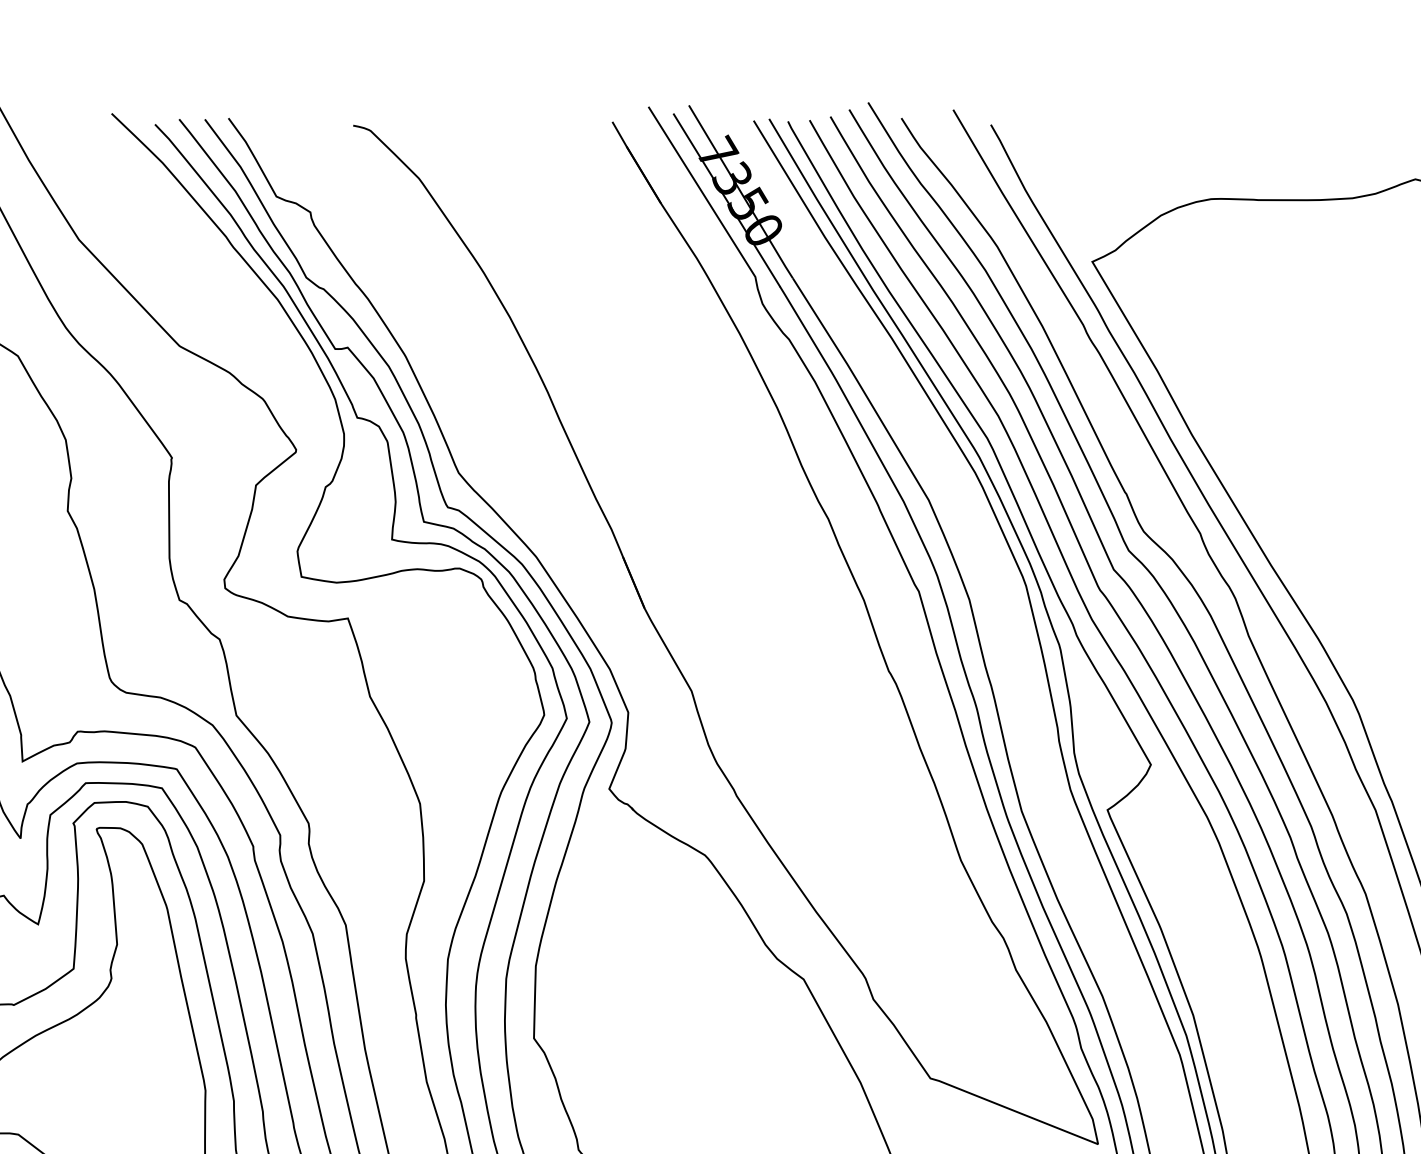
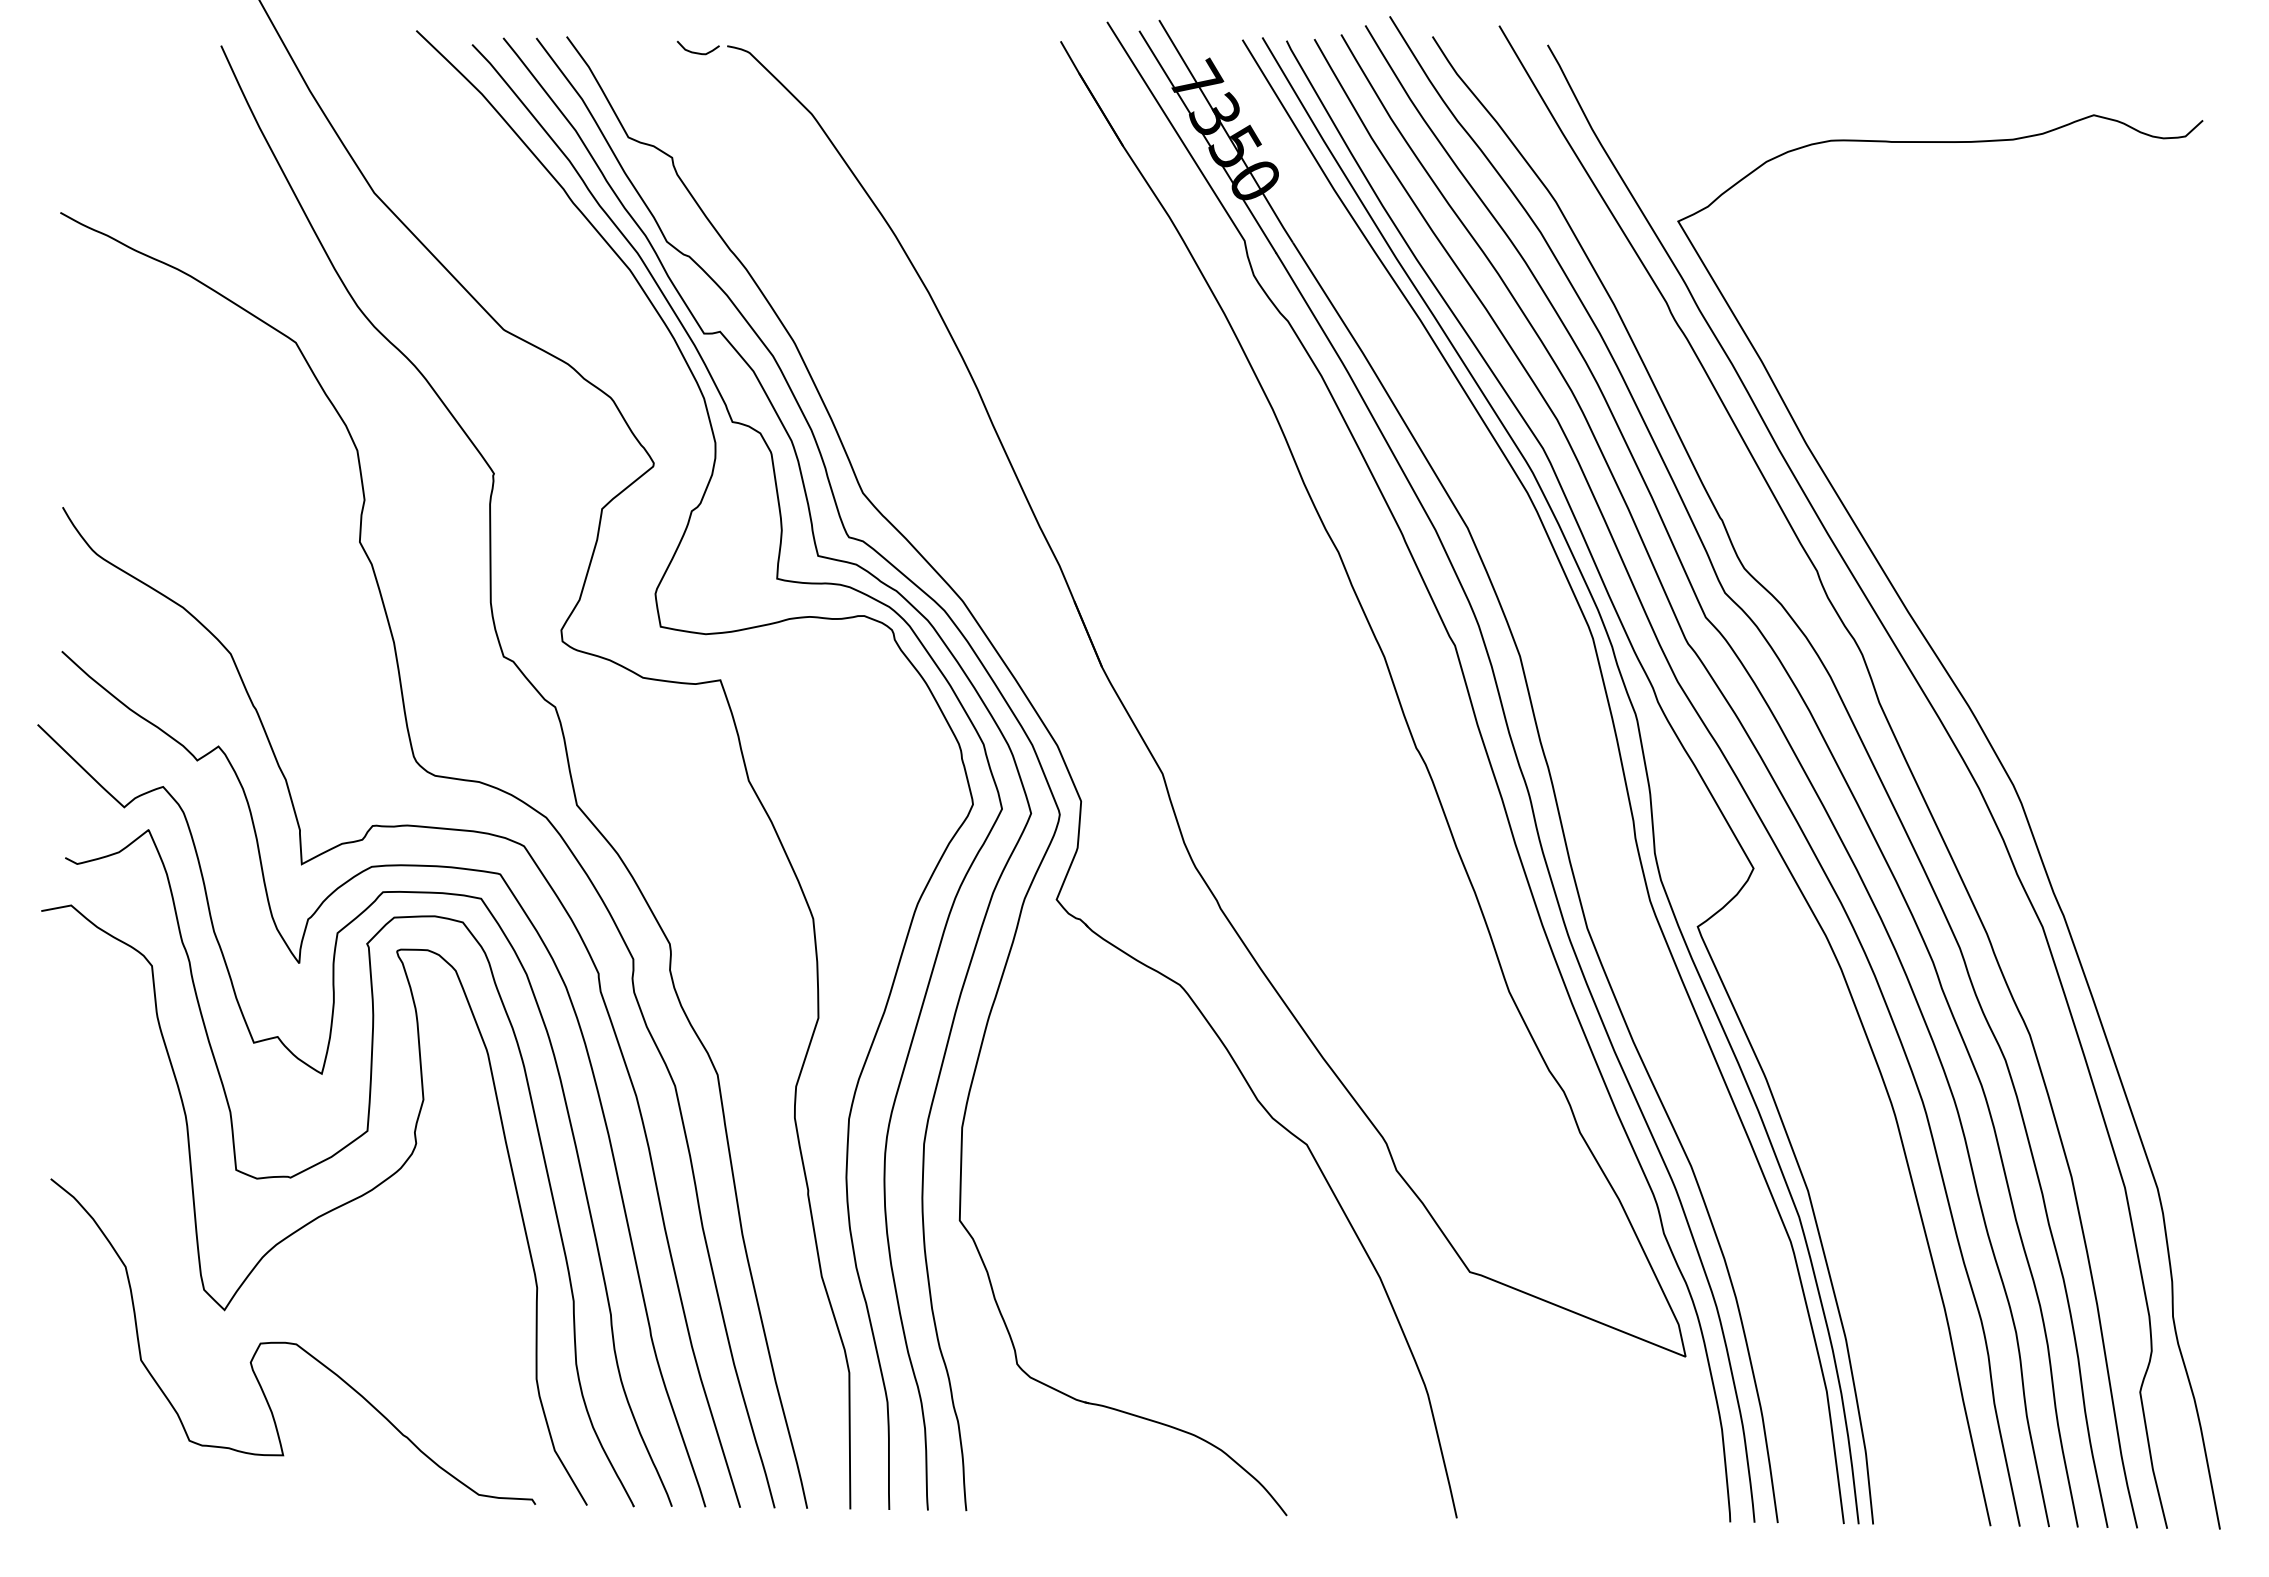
curve: (327, 129) -> (694, 51), added

